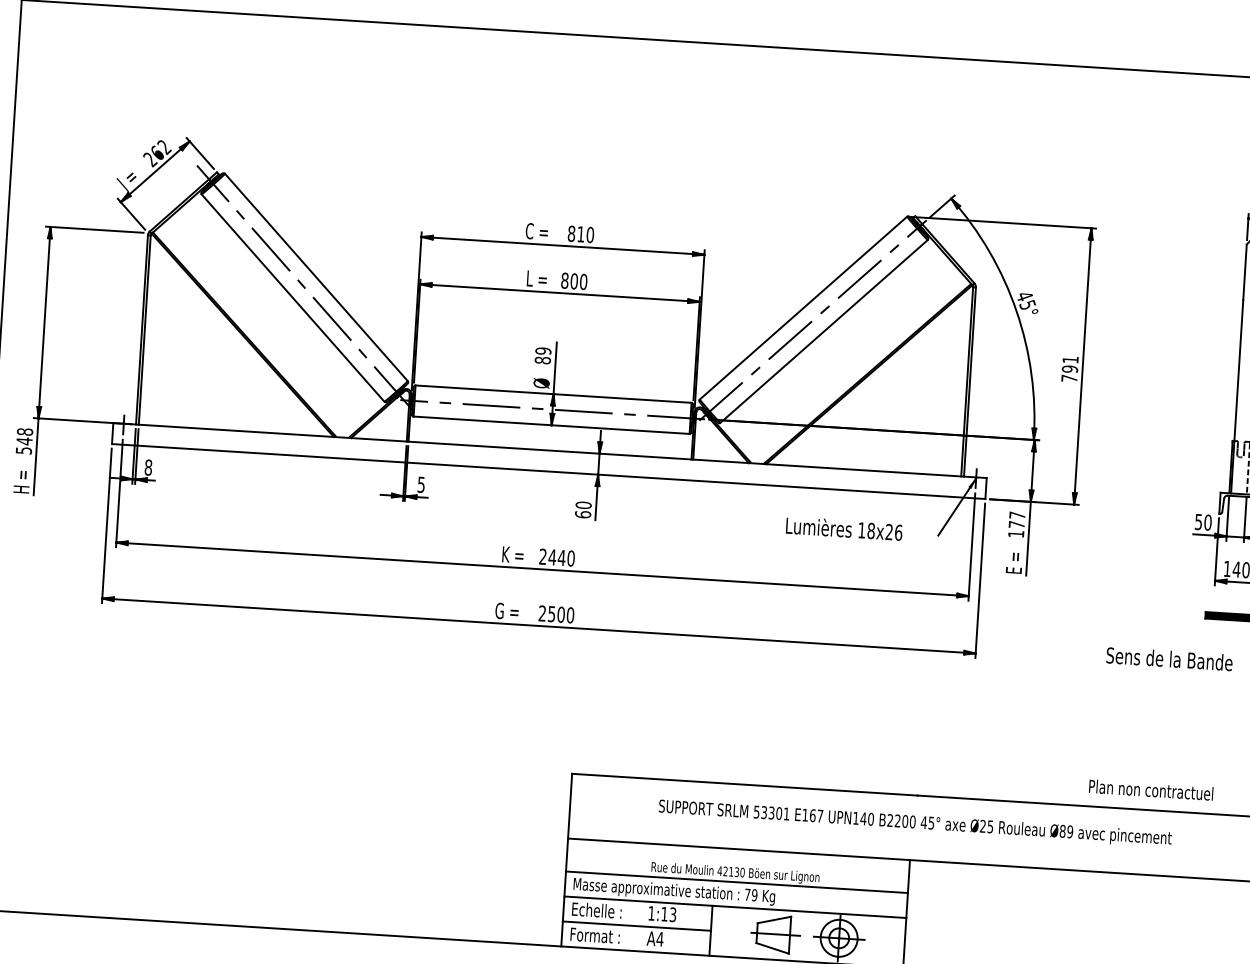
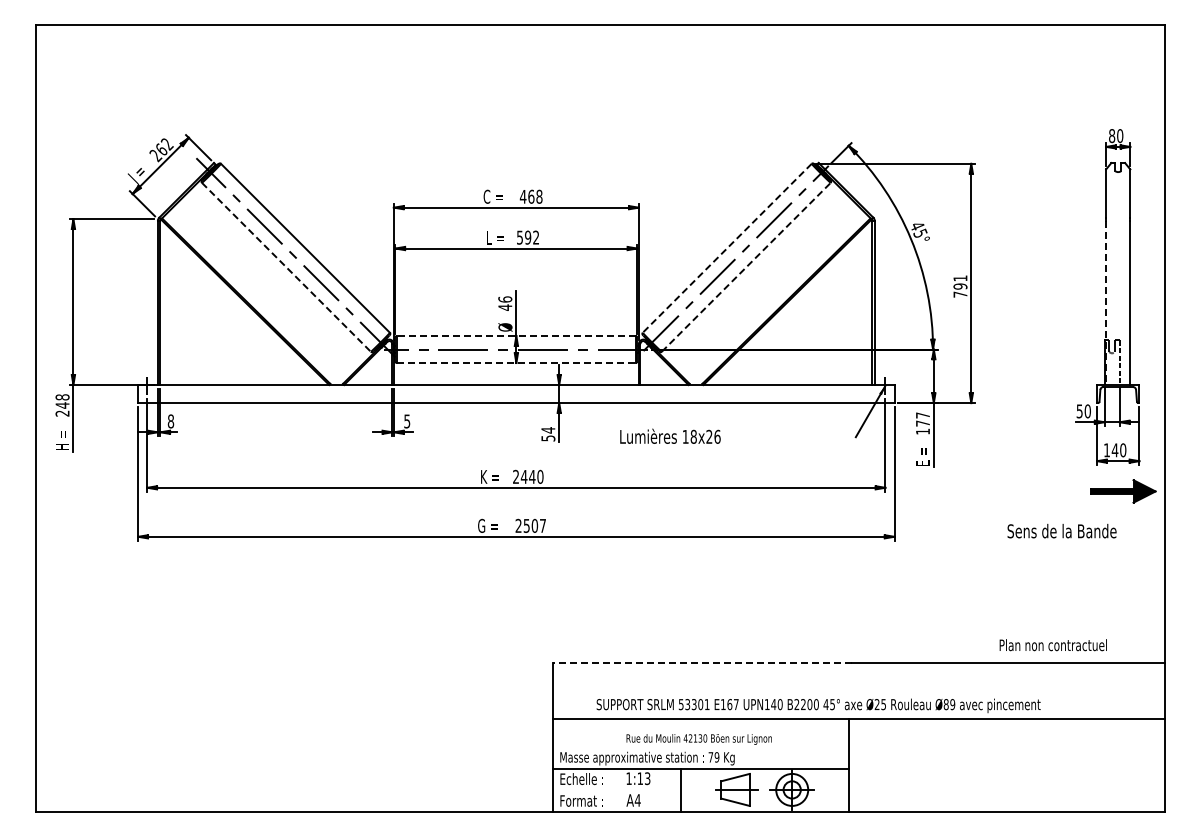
text: (580, 233) -> (530, 196), 810 -> 468
text: (573, 281) -> (527, 237), 800 -> 592
line: (293, 298) -> (286, 267), solid -> dashed
line: (802, 308) -> (726, 248), solid -> dashed
line: (824, 330) -> (746, 266), solid -> dashed
text: (543, 355) -> (505, 303), 89 -> 46
line: (552, 394) -> (515, 336), solid -> dashed
line: (1237, 399) -> (1106, 303), solid -> dashed
line: (551, 425) -> (516, 363), solid -> dashed
text: (23, 450) -> (62, 413), 548 -> 248
text: (583, 510) -> (548, 434), 60 -> 54
text: (844, 527) -> (670, 435), moved
text: (570, 614) -> (542, 525), 2500 -> 2507
line: (744, 784) -> (702, 662), solid -> dashed
text: (915, 823) -> (818, 705), moved
line: (736, 882) -> (700, 747), removed
line: (636, 926) -> (616, 790), removed

